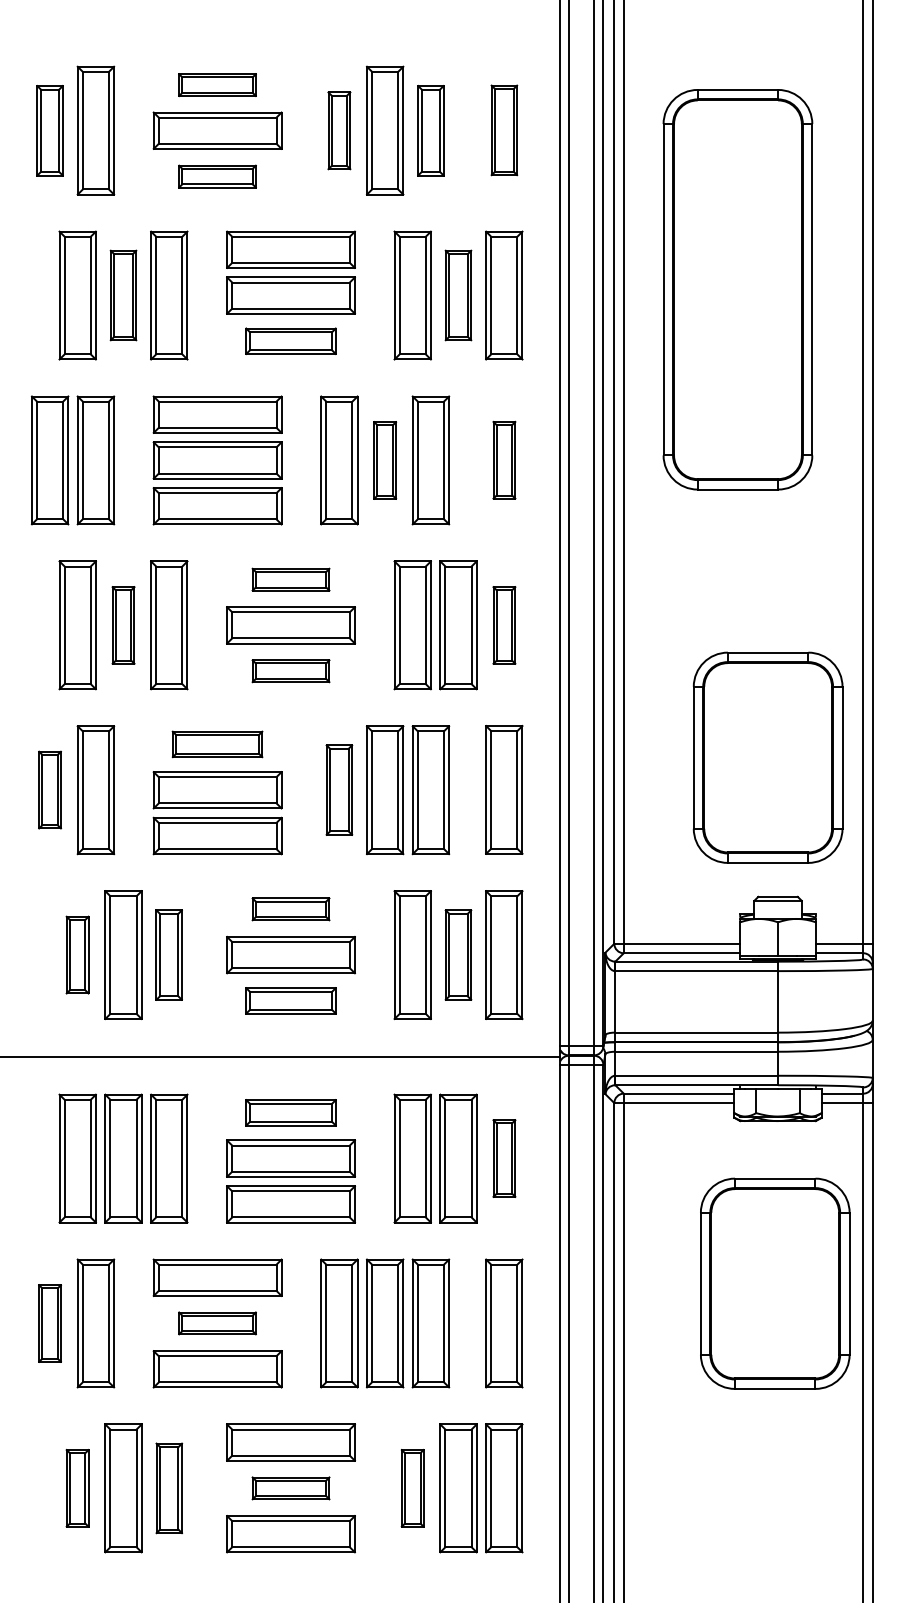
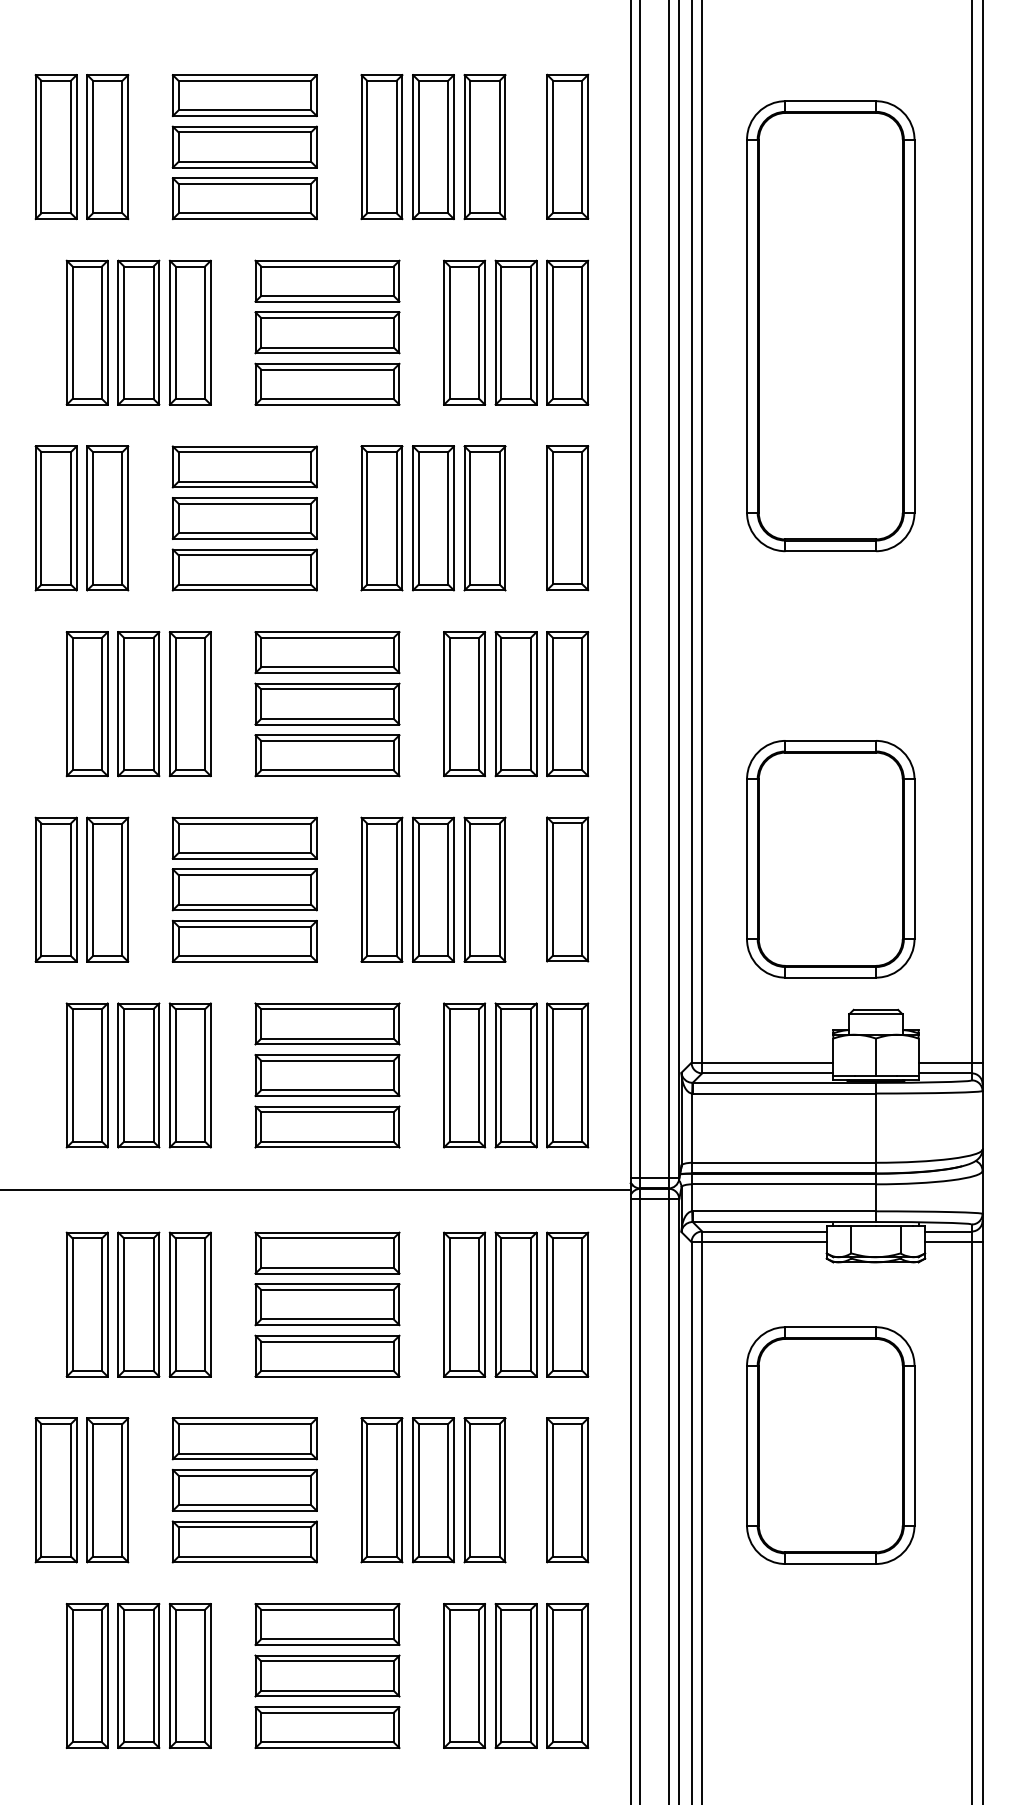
part: (217, 84) -> (244, 95), size x1.67
part: (504, 130) -> (567, 146), size x1.43
part: (49, 131) -> (55, 147), size x1.43
part: (339, 131) -> (381, 147), size x1.67
part: (430, 131) -> (484, 147), size x1.43
part: (217, 176) -> (244, 198), size x1.67
part: (123, 295) -> (138, 332), size x1.43
part: (457, 295) -> (515, 332), size x1.43
part: (291, 340) -> (327, 383), size x1.43
part: (385, 460) -> (433, 518), size x1.67
part: (504, 460) -> (567, 518), size x1.67
part: (291, 579) -> (327, 652), size x1.67
part: (123, 625) -> (138, 704), size x1.67
part: (504, 625) -> (567, 704), size x1.67
part: (291, 670) -> (327, 755), size x1.67
part: (217, 743) -> (244, 837), size x1.43
part: (767, 757) -> (830, 859), moved
part: (49, 789) -> (55, 889), size x1.67
part: (339, 789) -> (381, 889), size x1.43
part: (291, 908) -> (327, 1023), size x1.67
part: (77, 955) -> (86, 1075), size x1.67
part: (168, 955) -> (189, 1075), size x1.43
part: (457, 955) -> (515, 1075), size x1.43
part: (291, 1000) -> (327, 1126), size x1.43
part: (291, 1112) -> (327, 1252), size x1.43
part: (504, 1158) -> (567, 1304), size x1.67
part: (775, 1283) -> (830, 1445), moved
part: (217, 1322) -> (244, 1489), size x1.67
part: (49, 1323) -> (55, 1490), size x1.67
part: (77, 1487) -> (86, 1675), size x1.67
part: (169, 1487) -> (190, 1675), size x1.43
part: (291, 1487) -> (327, 1675), size x1.67
part: (412, 1487) -> (464, 1675), size x1.67

